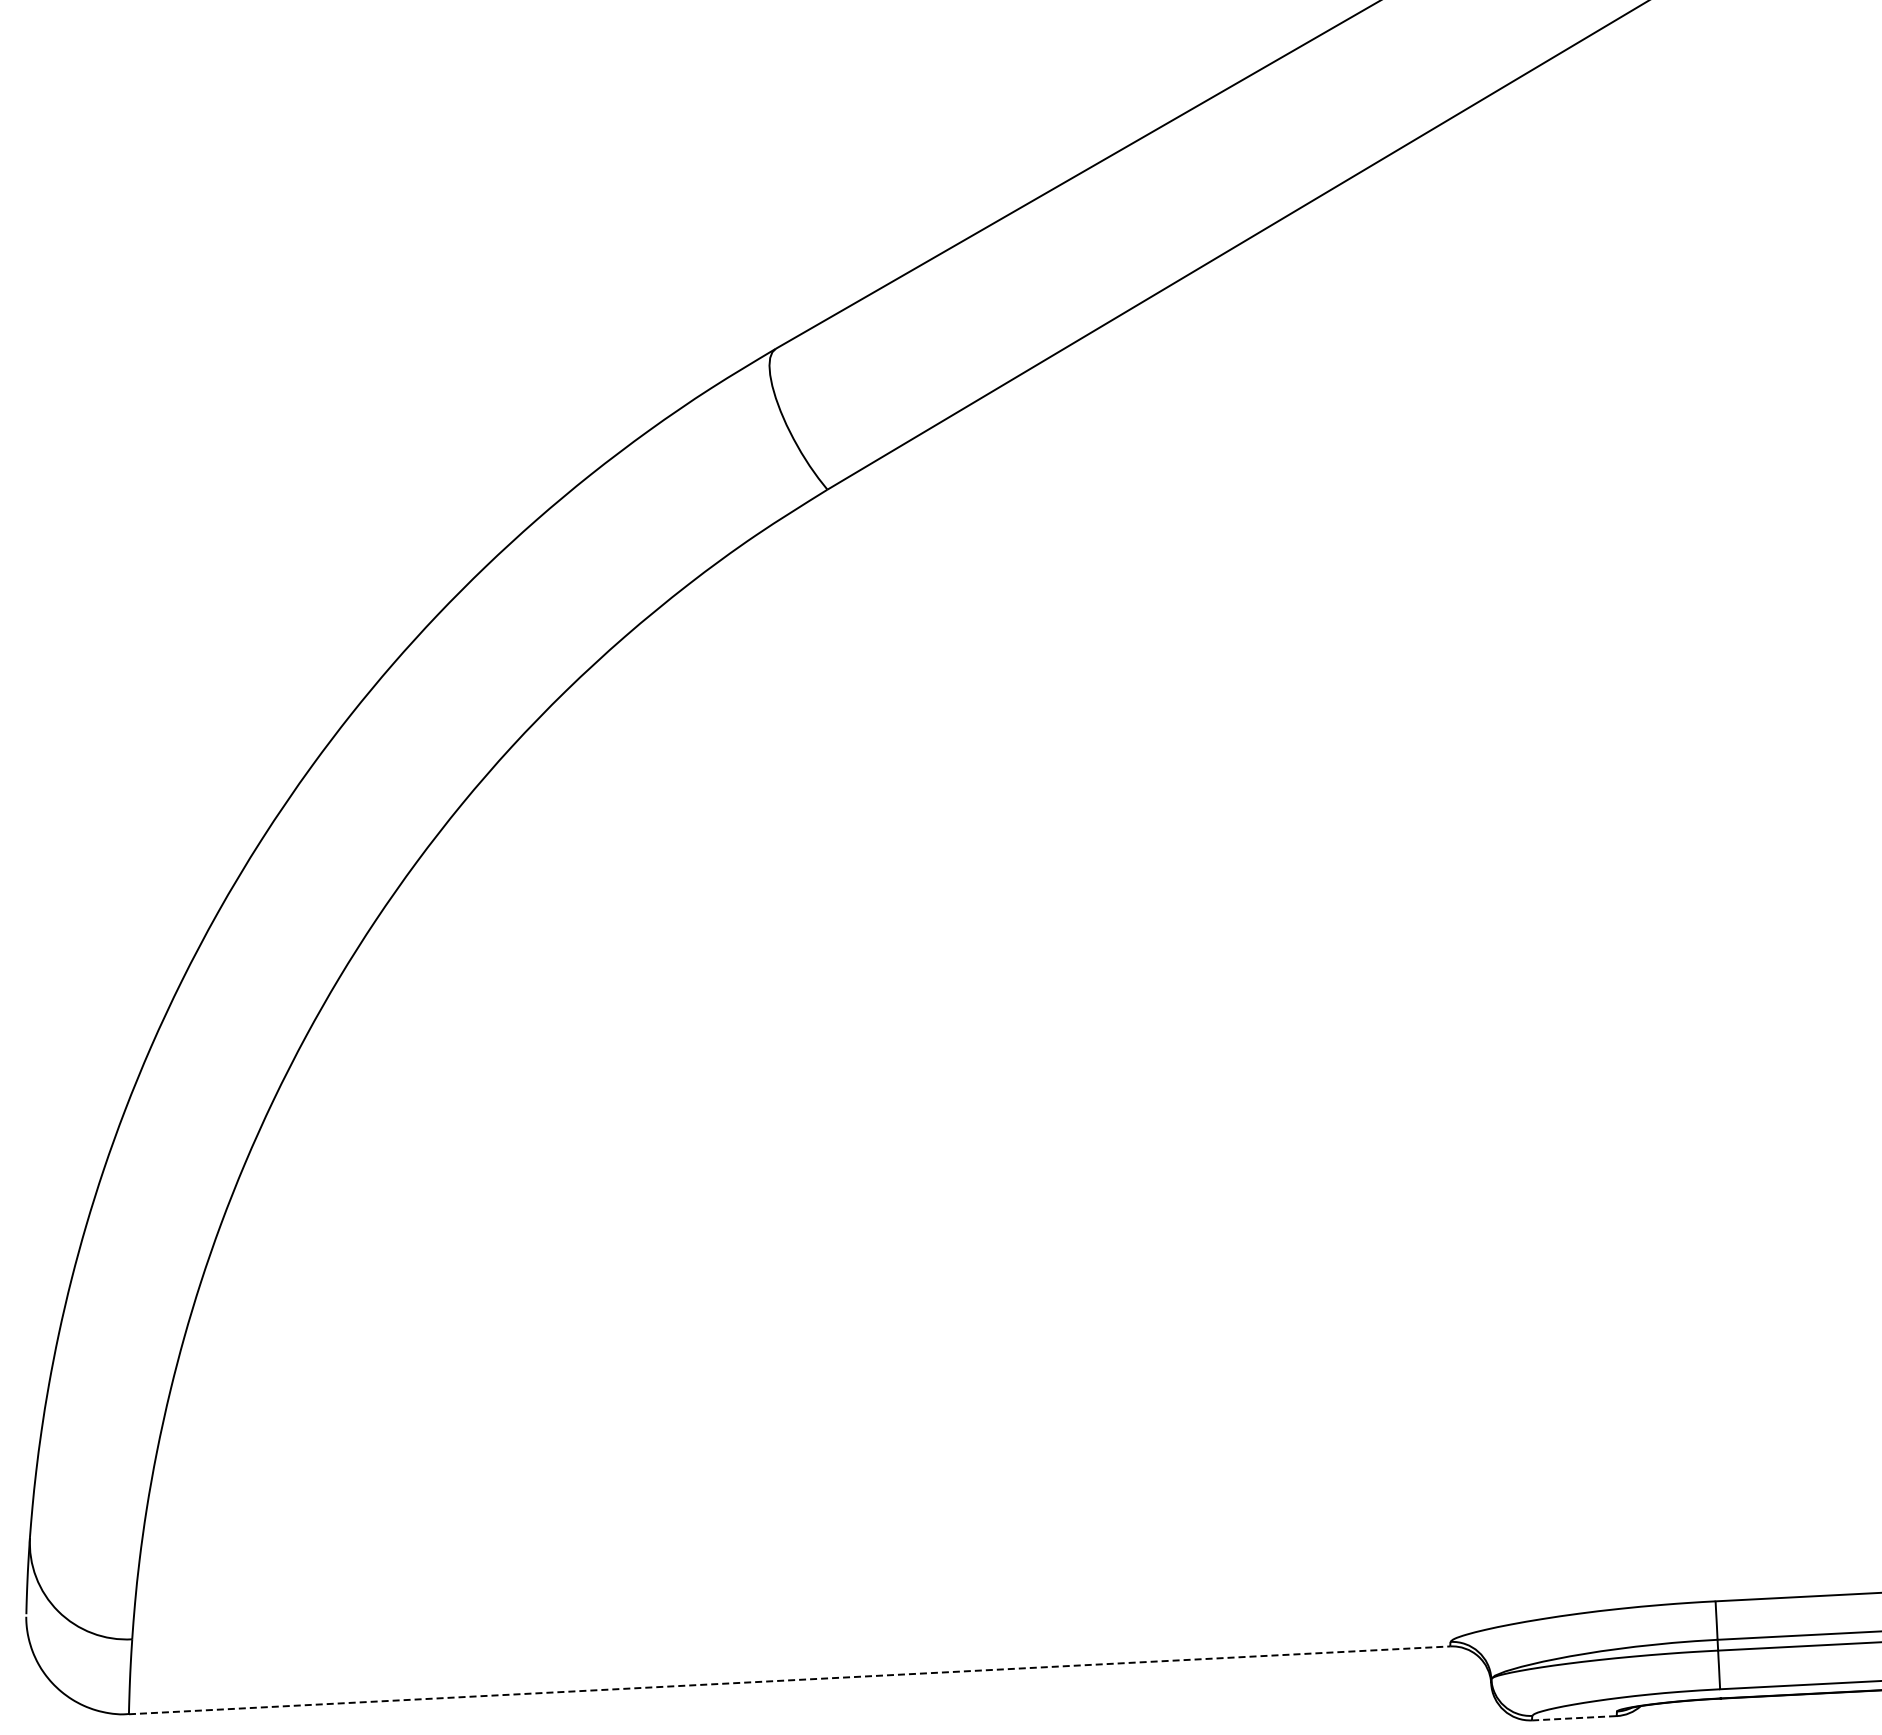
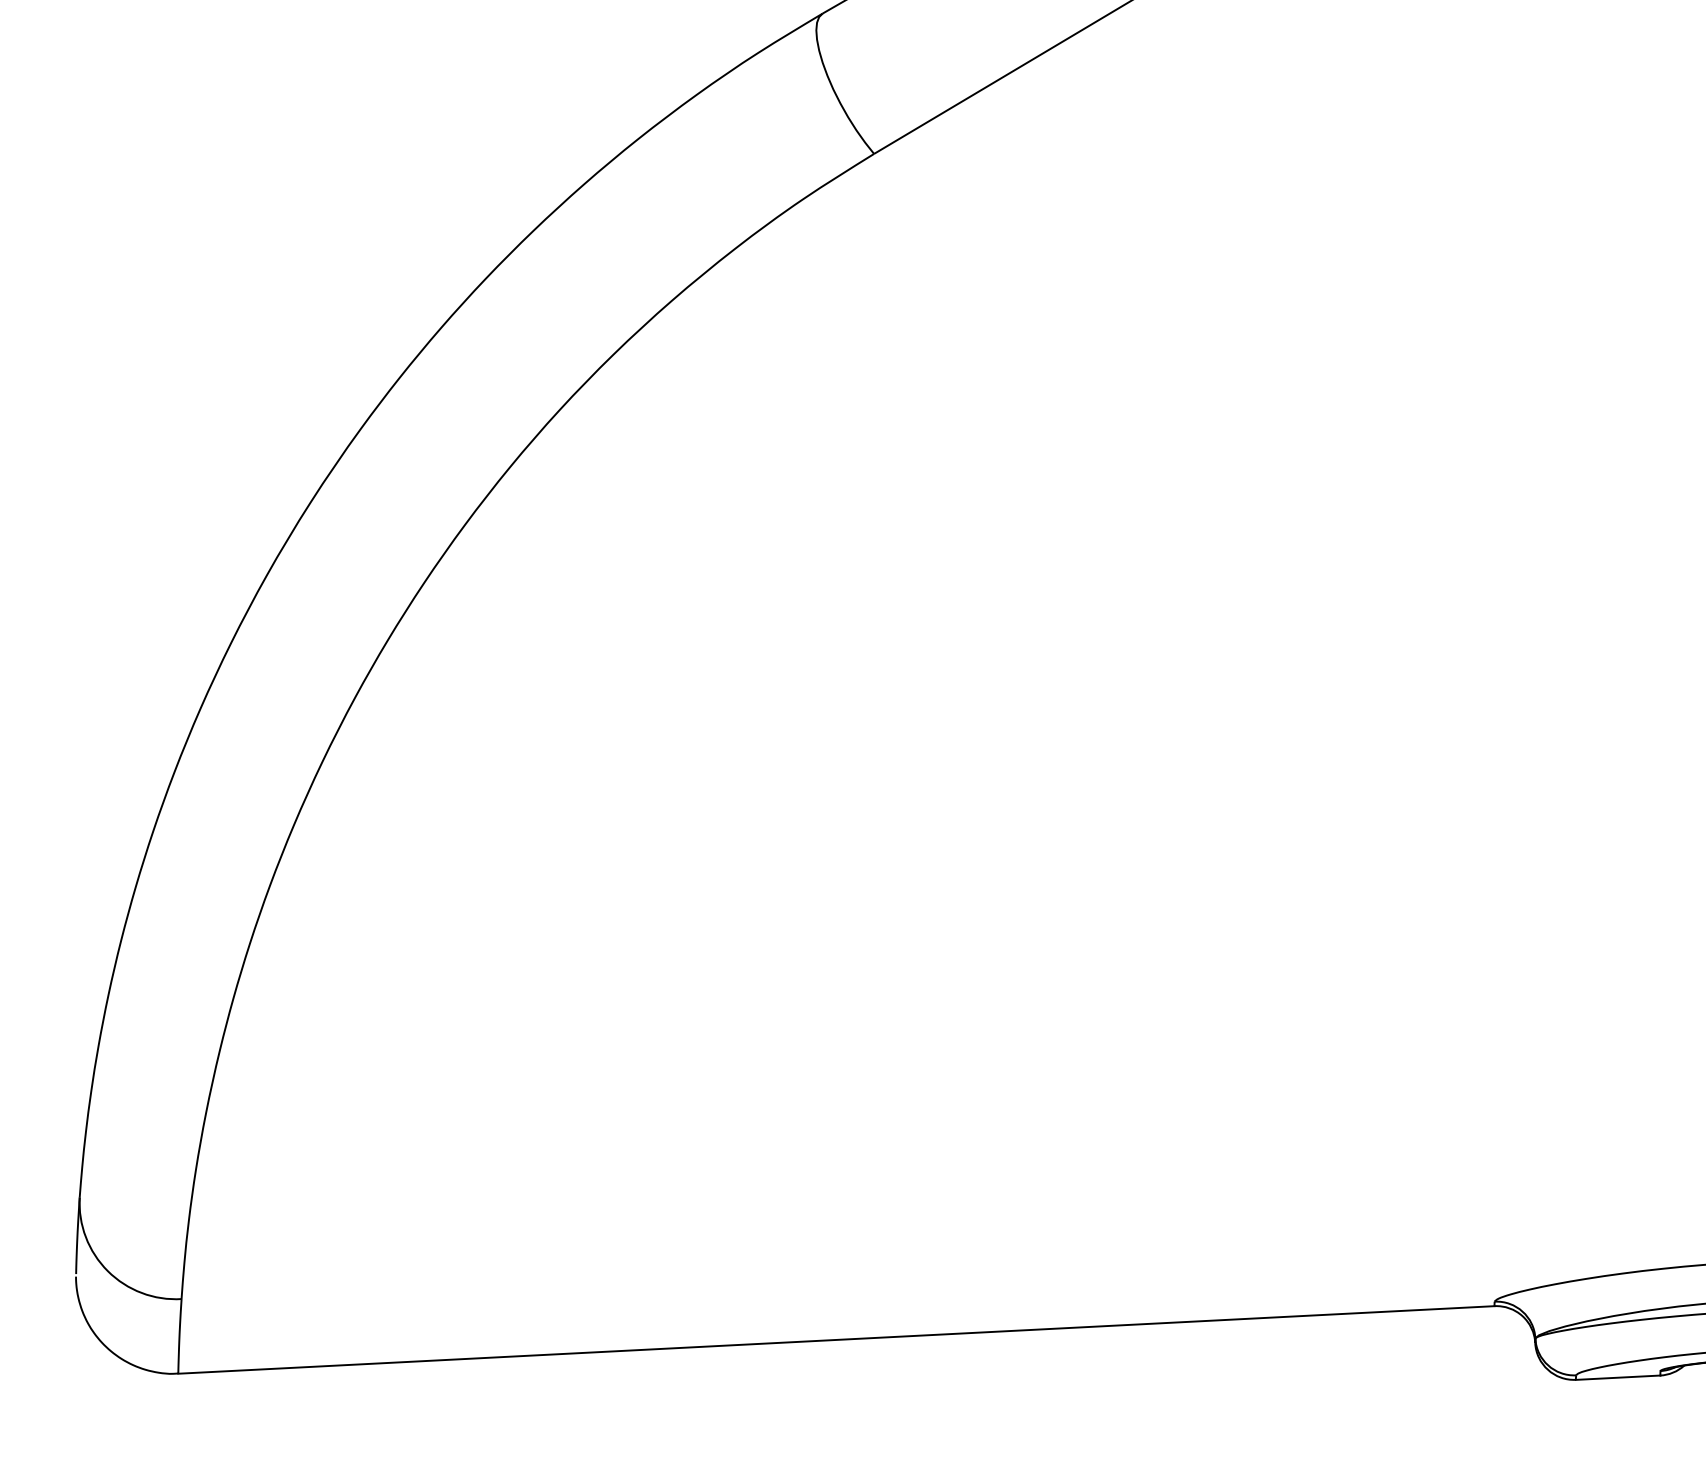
line: (789, 1680) -> (836, 1340), dashed -> solid
line: (1574, 1718) -> (1618, 1377), dashed -> solid

